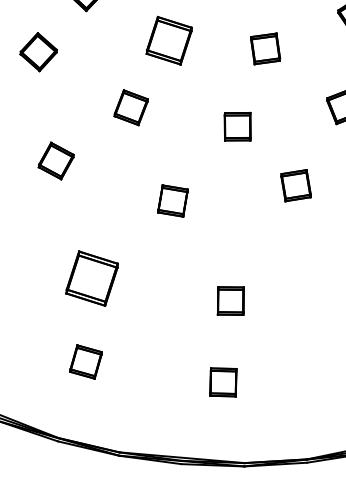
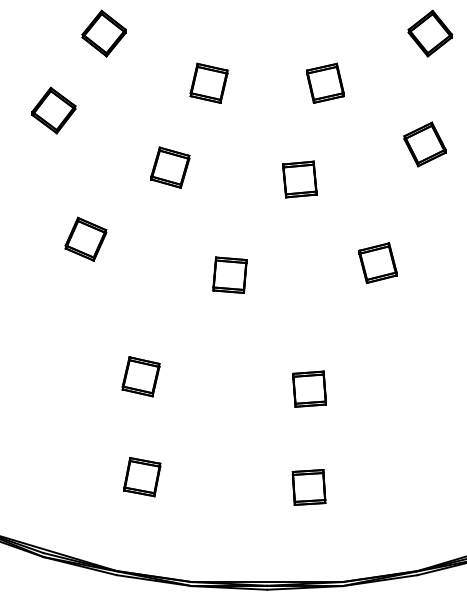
part: (168, 39) -> (208, 82), size x0.71
part: (295, 185) -> (377, 262), moved
part: (91, 278) -> (140, 376), size x0.62

